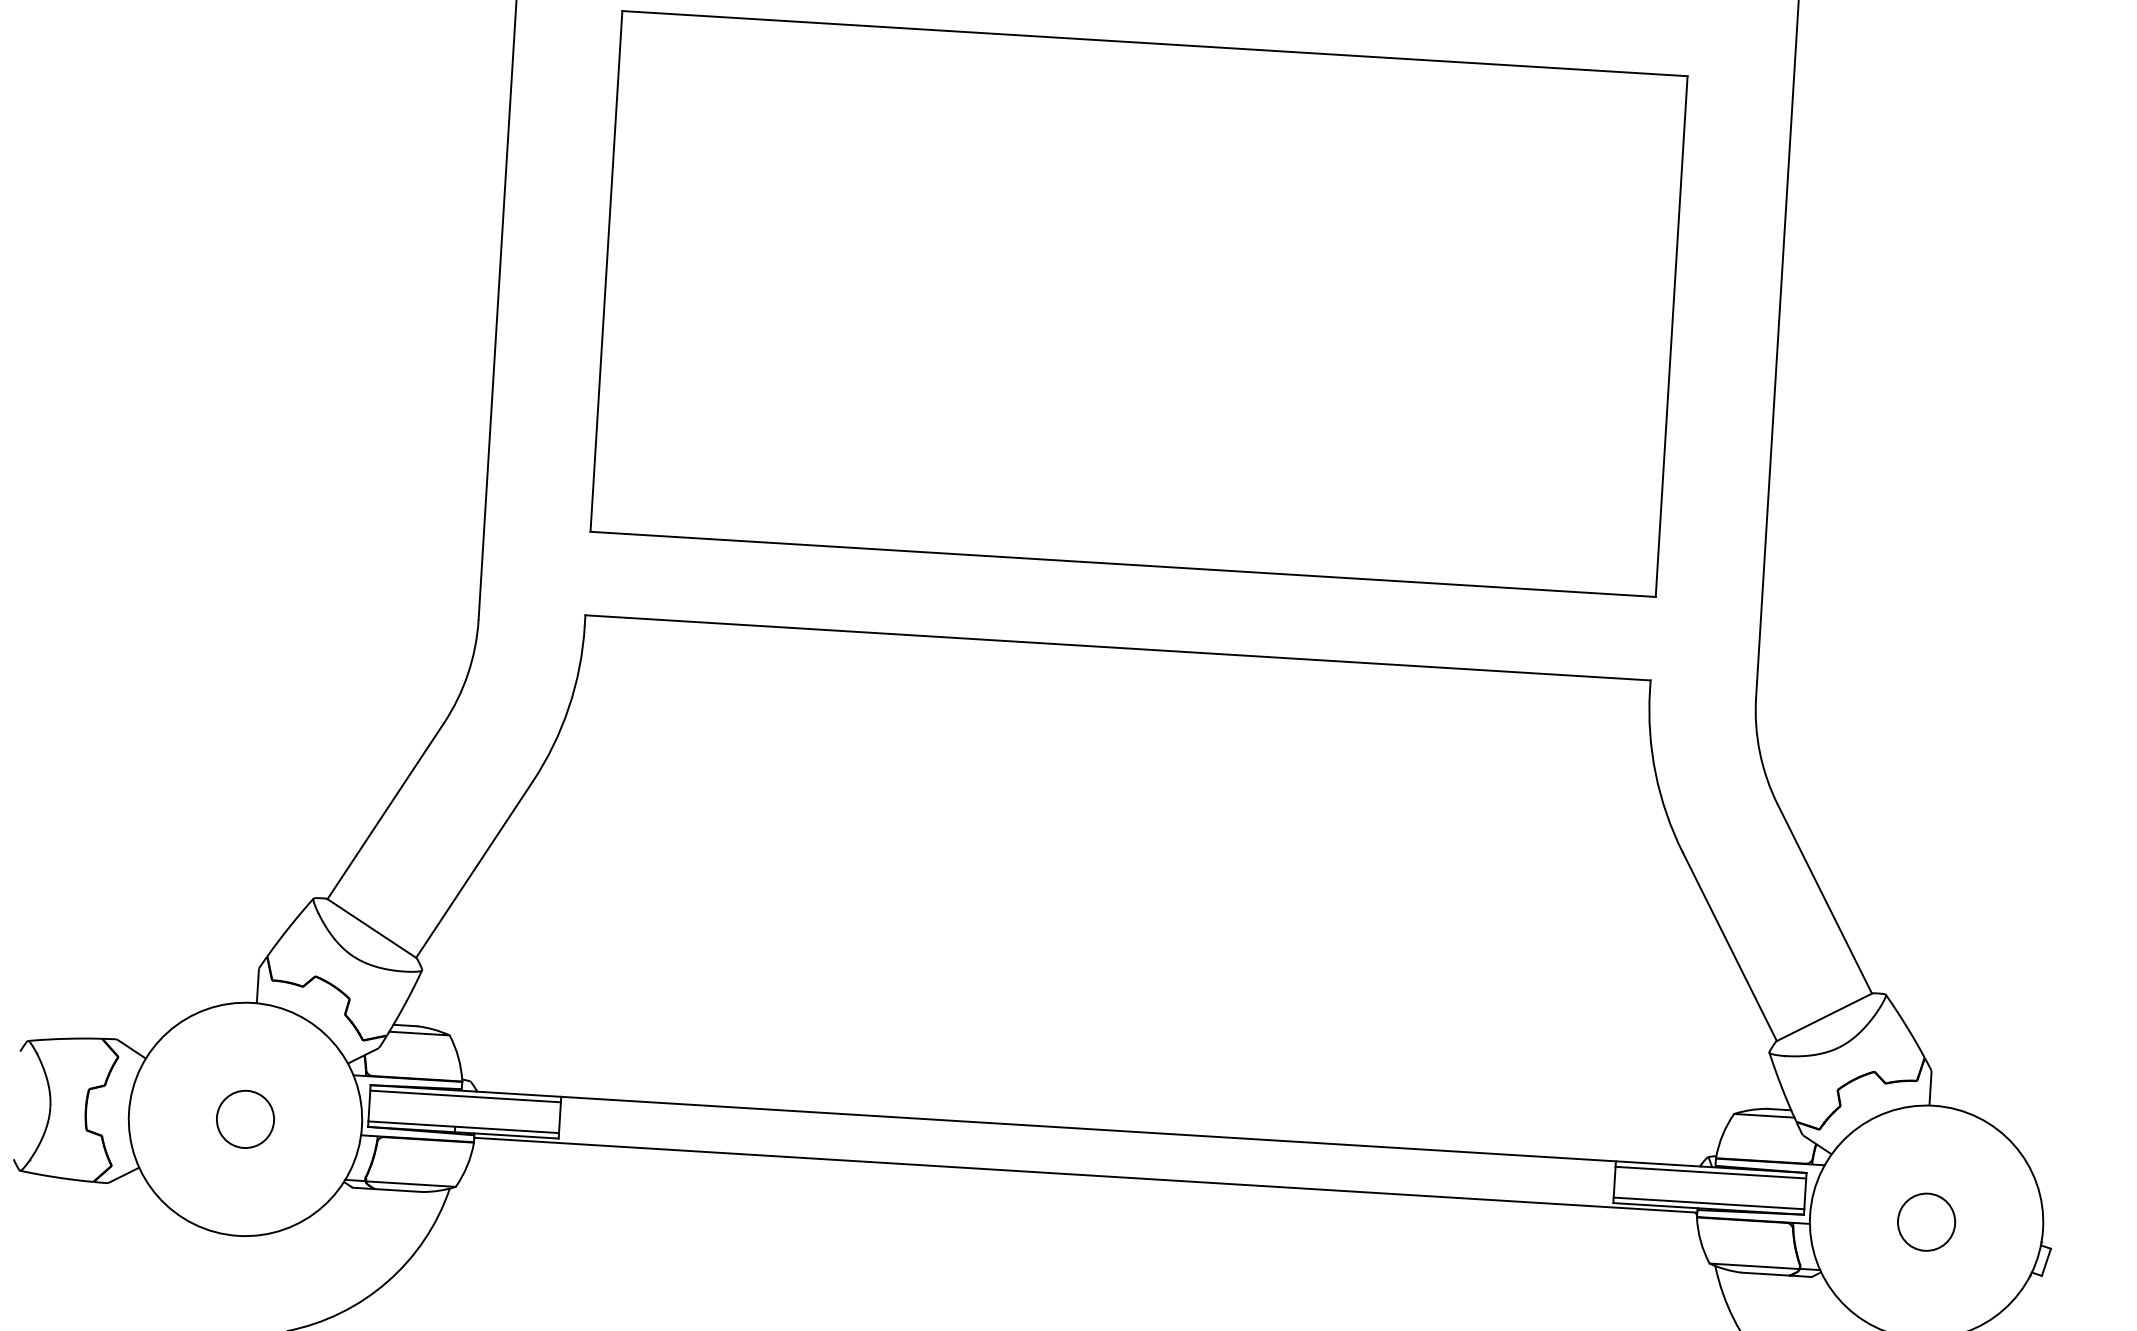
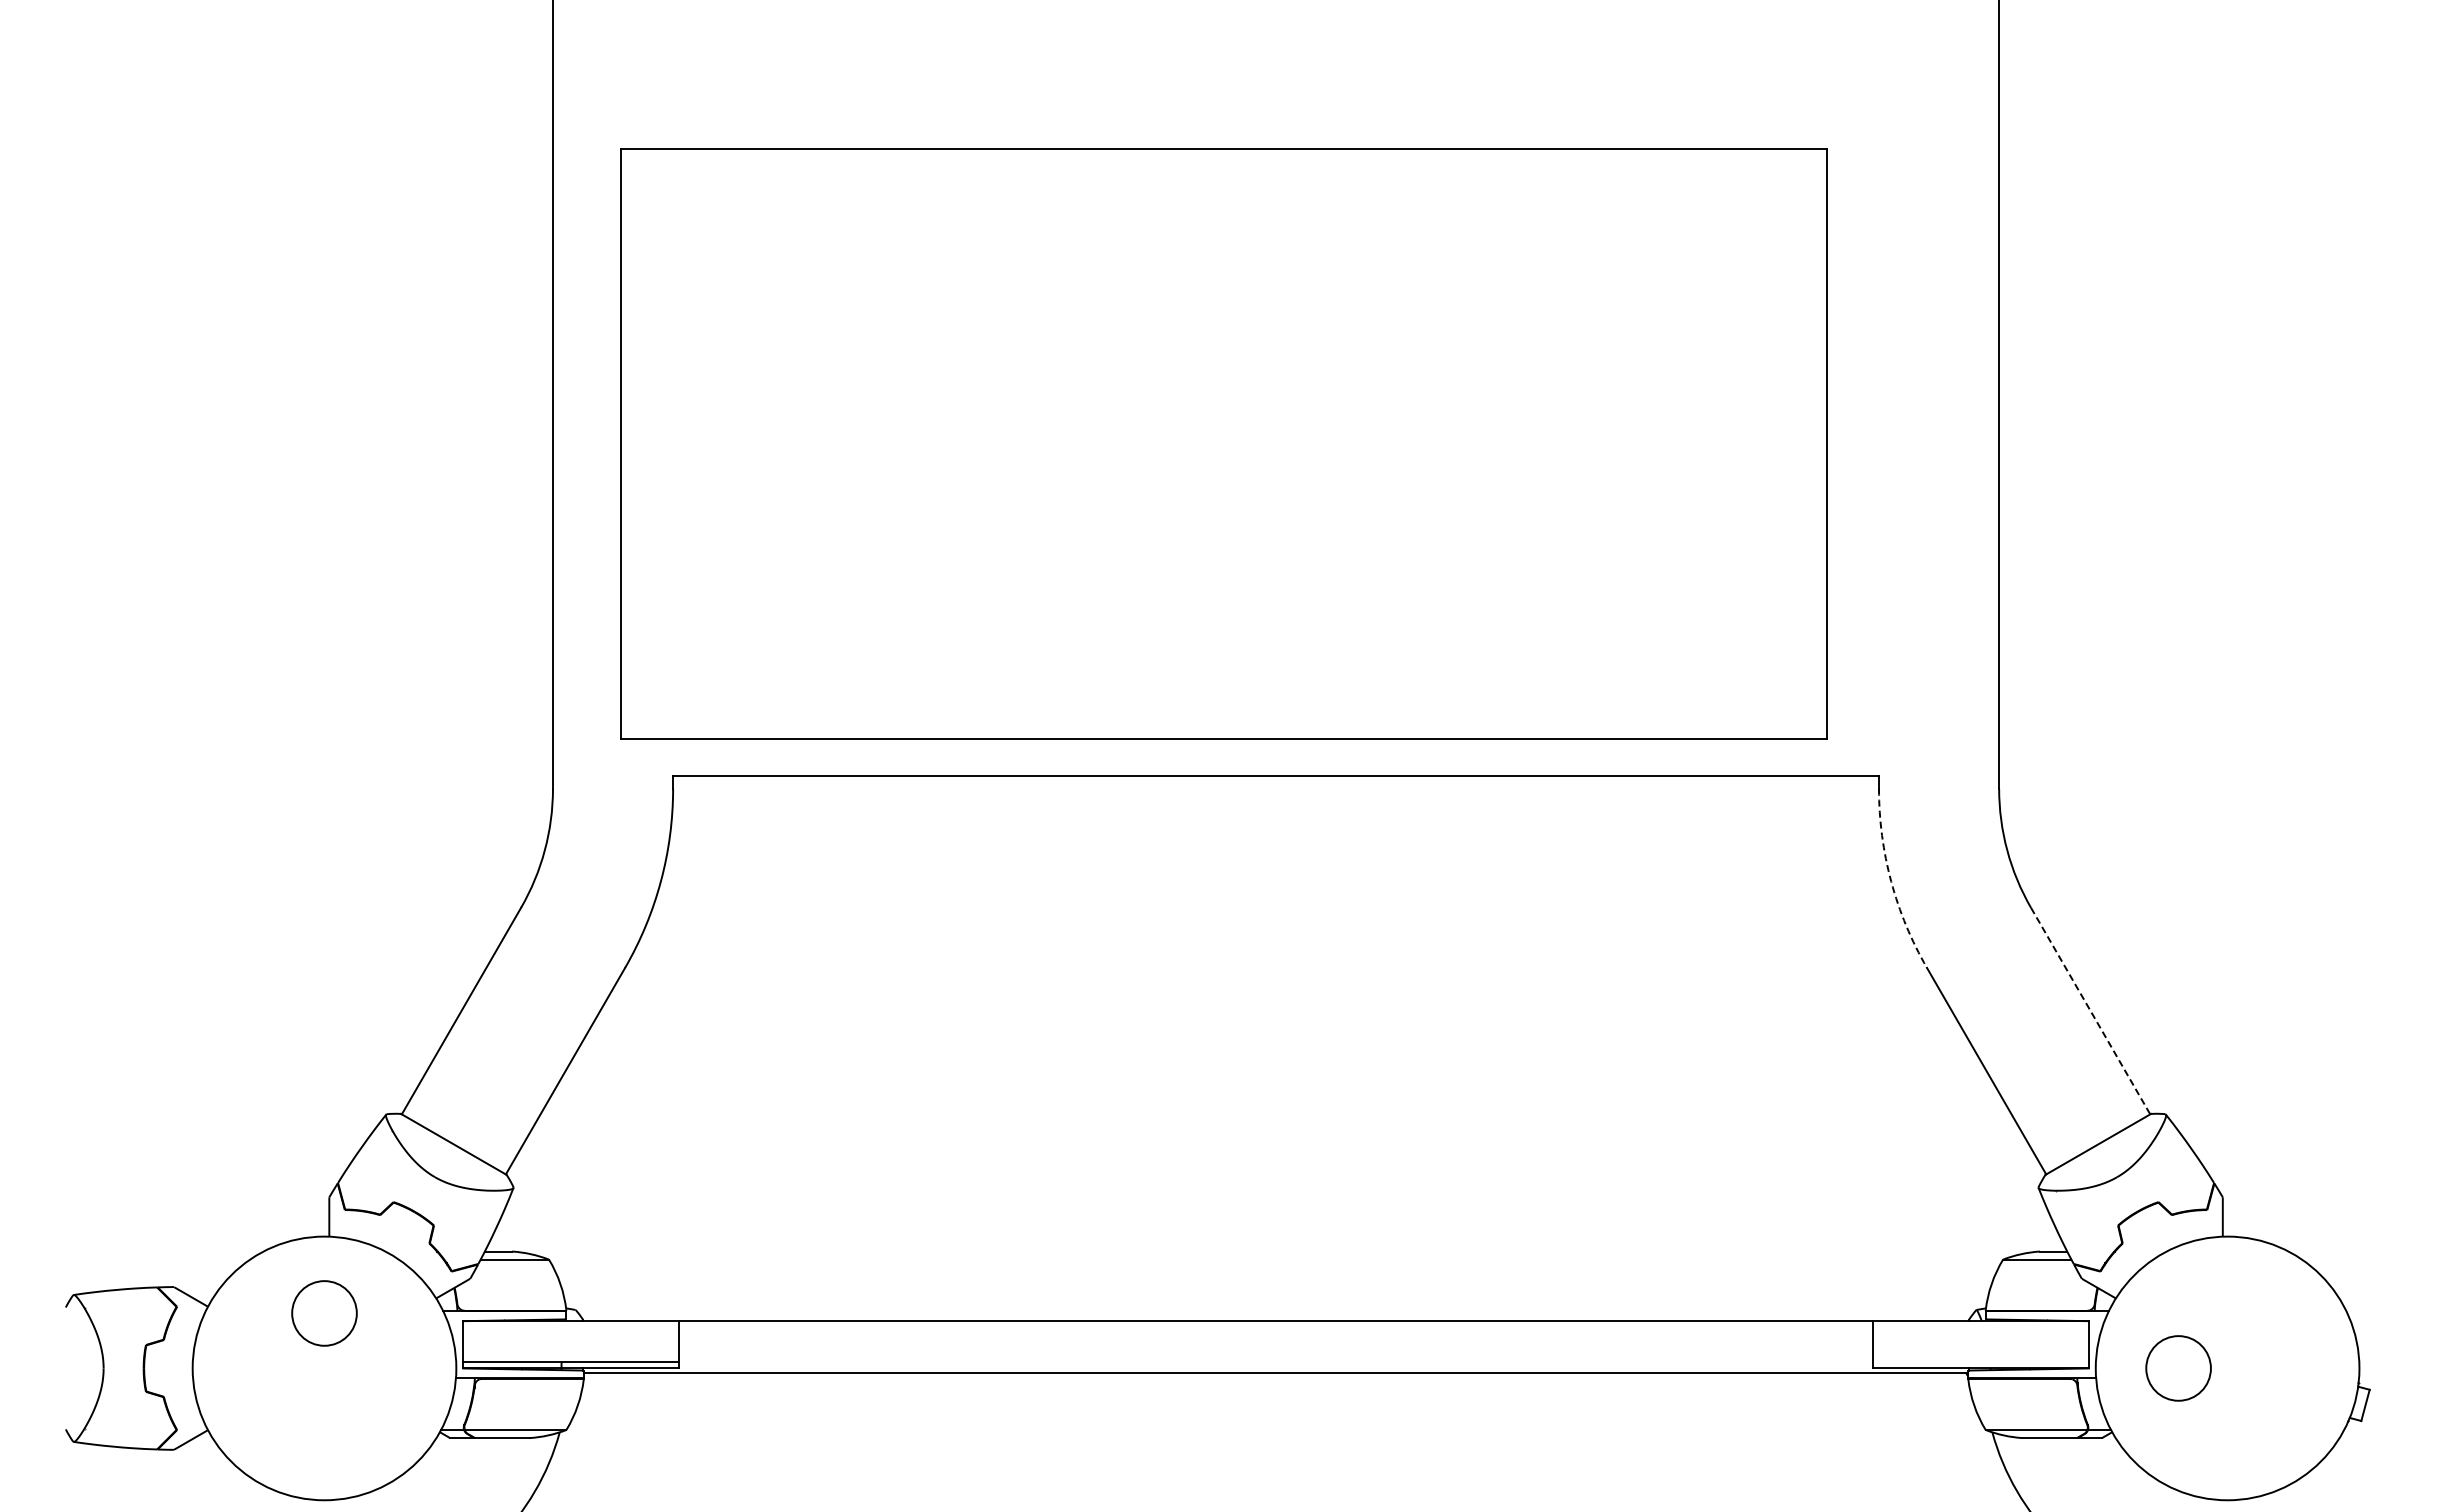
part: (1138, 303) -> (1223, 443), moved
arc: (1655, 773) -> (1891, 881), solid -> dashed
line: (1824, 899) -> (2090, 1011), solid -> dashed
line: (465, 1096) -> (571, 1327), removed
circle: (245, 1119) -> (324, 1313), moved
line: (1710, 1172) -> (1980, 1327), removed
line: (1708, 1203) -> (1980, 1362), removed
circle: (1926, 1222) -> (2178, 1368), moved

